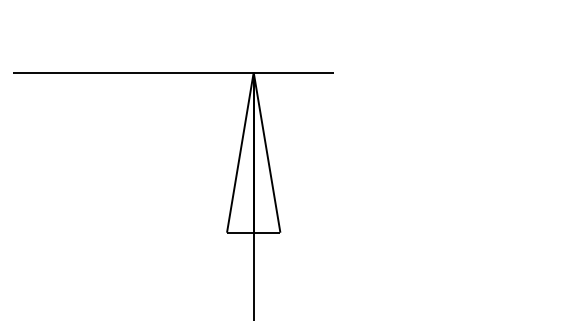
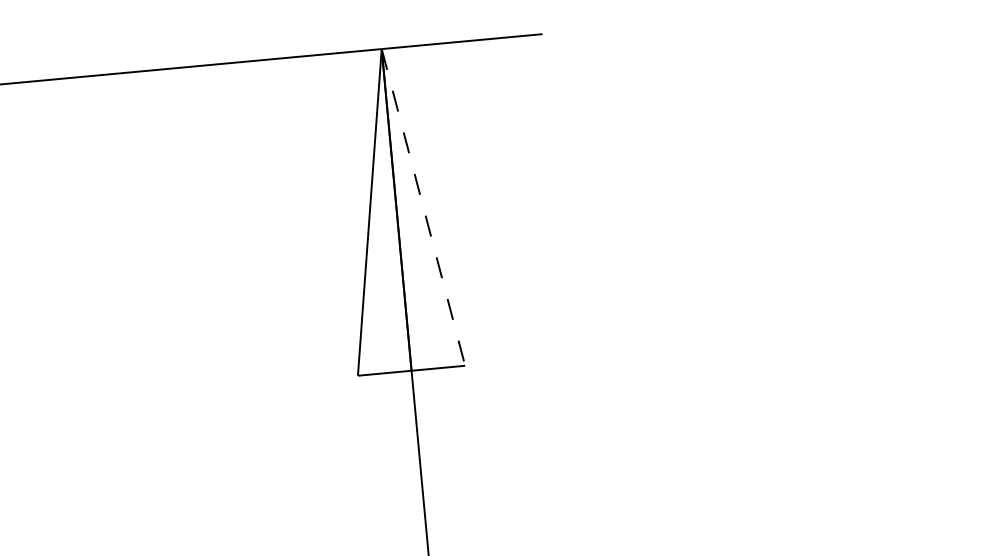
line: (267, 153) -> (424, 209), solid -> dashed

